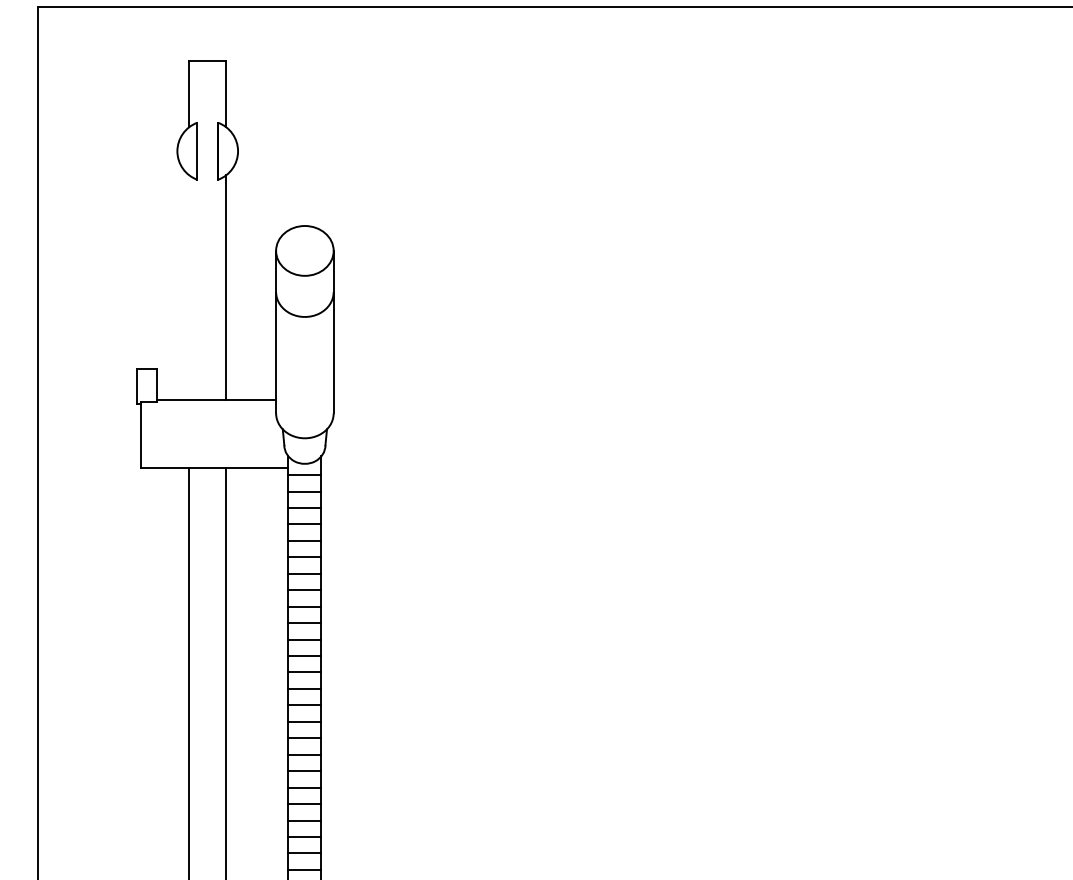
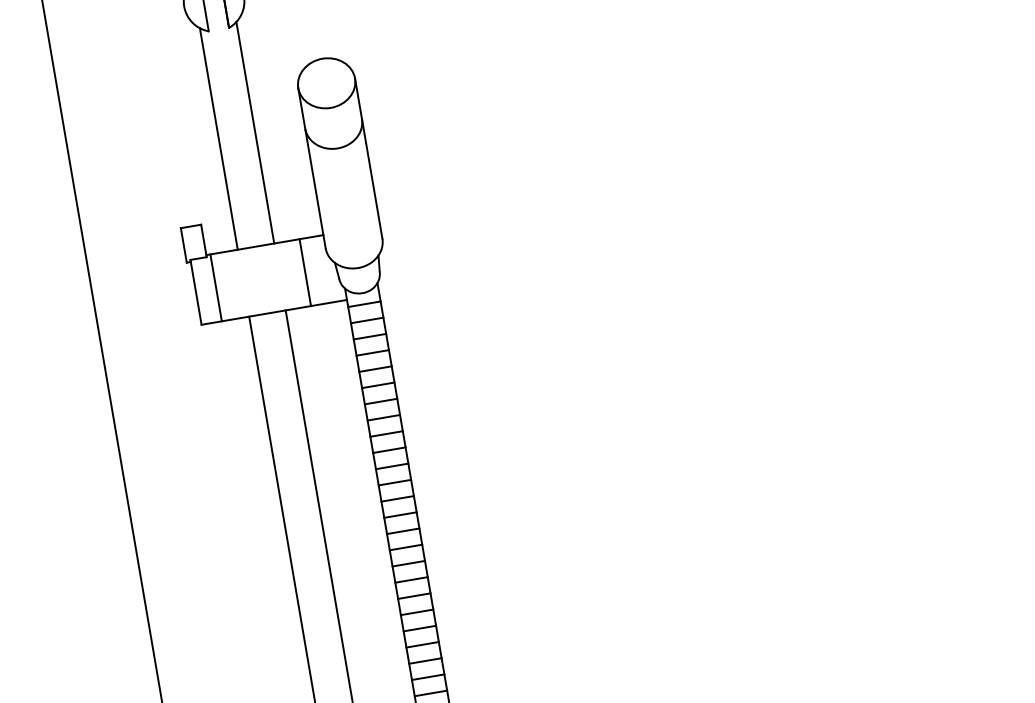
line: (189, 287) -> (219, 138), added
line: (161, 433) -> (216, 287), added
line: (251, 433) -> (304, 272), added

